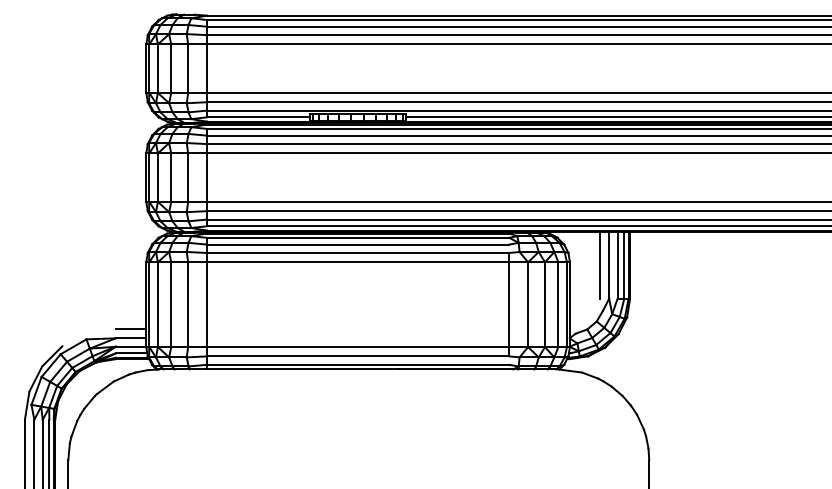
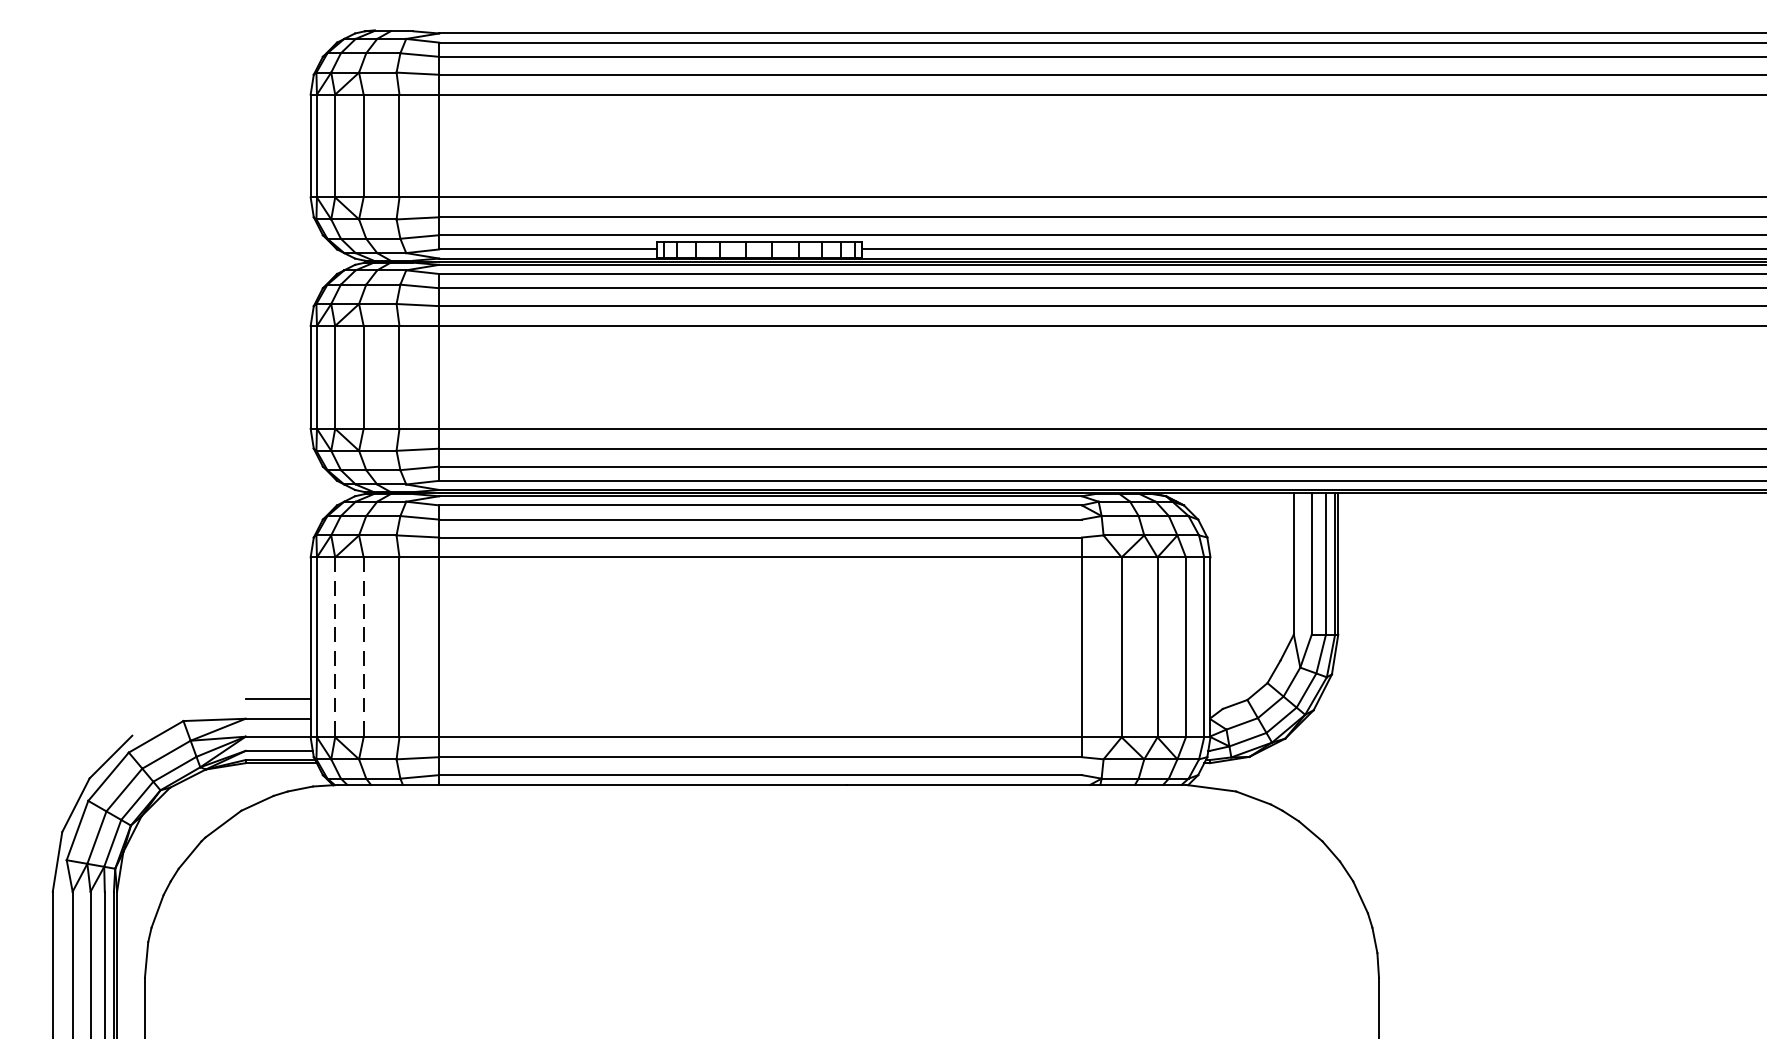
line: (599, 265) -> (1273, 564), removed
line: (157, 305) -> (334, 649), solid -> dashed
line: (171, 305) -> (364, 649), solid -> dashed

